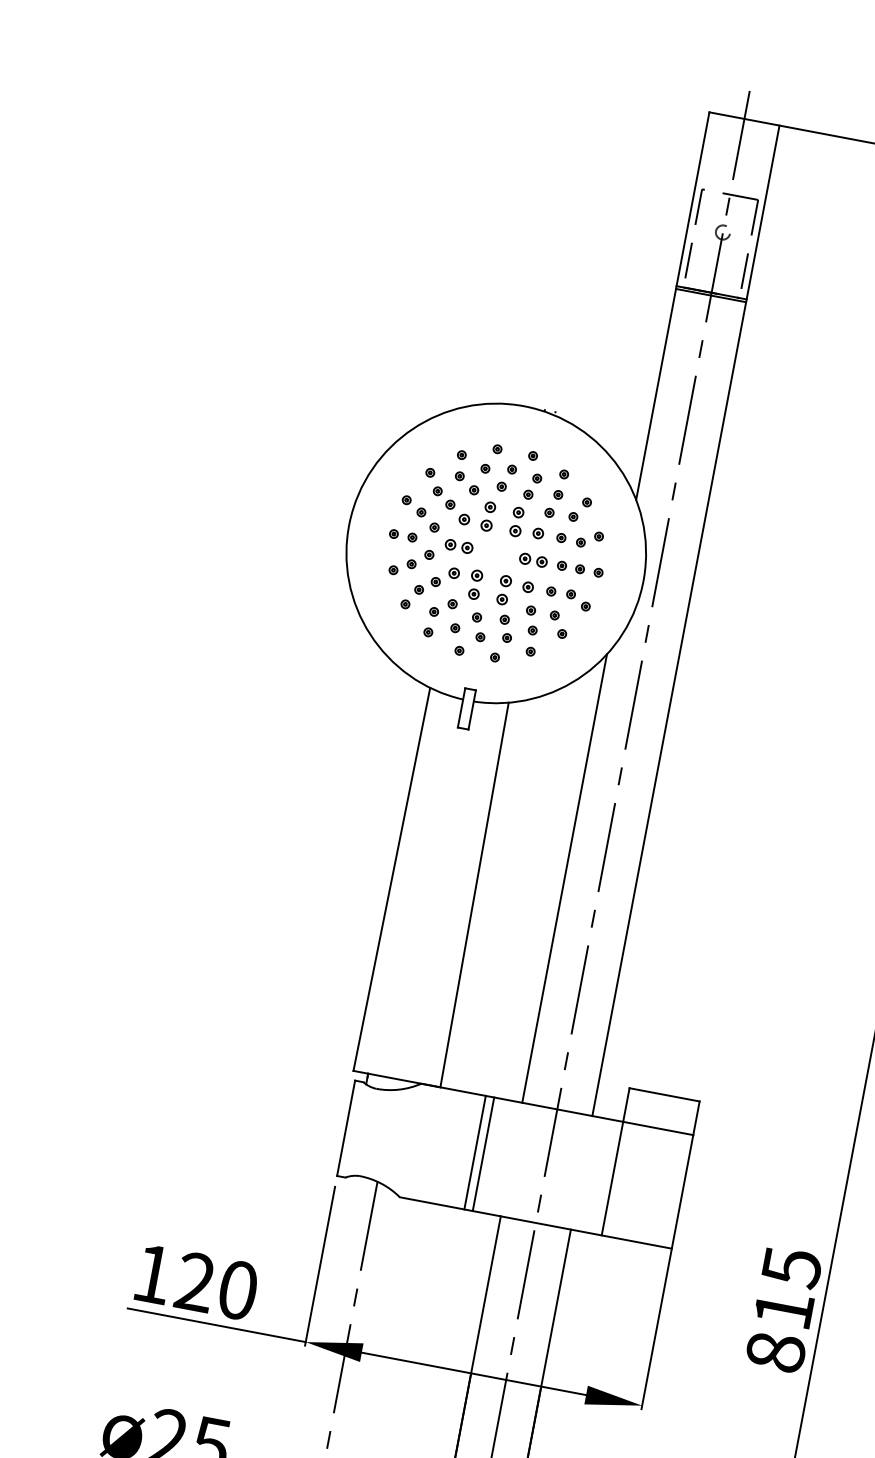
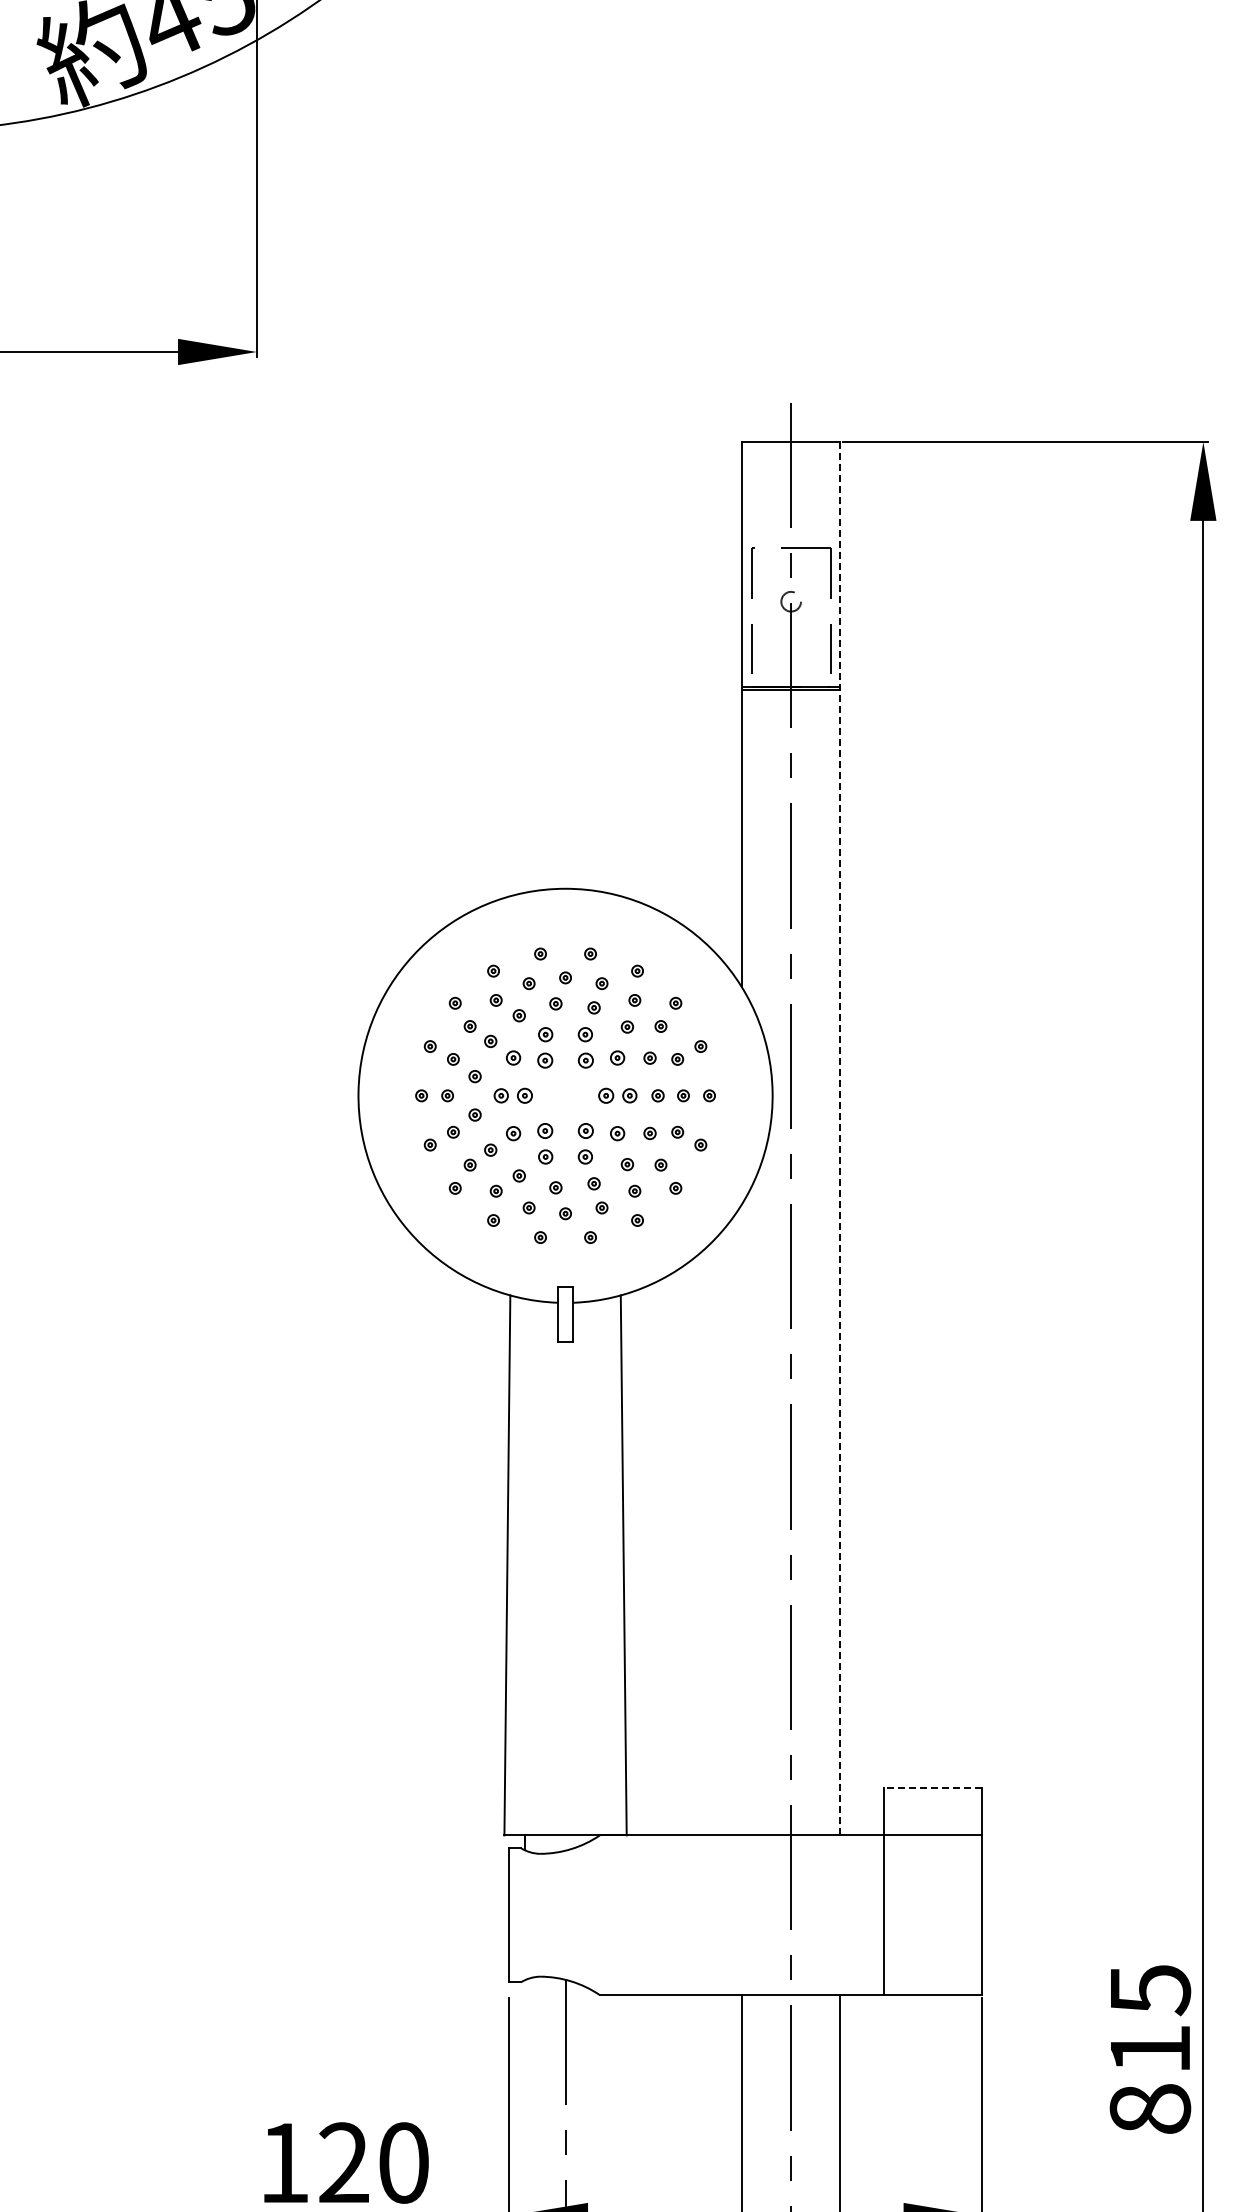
line: (685, 620) -> (840, 1138), solid -> dashed
line: (564, 878) -> (741, 1519), removed
line: (664, 1095) -> (932, 1788), solid -> dashed
line: (474, 1152) -> (690, 1915), removed
line: (483, 1154) -> (702, 1915), removed

